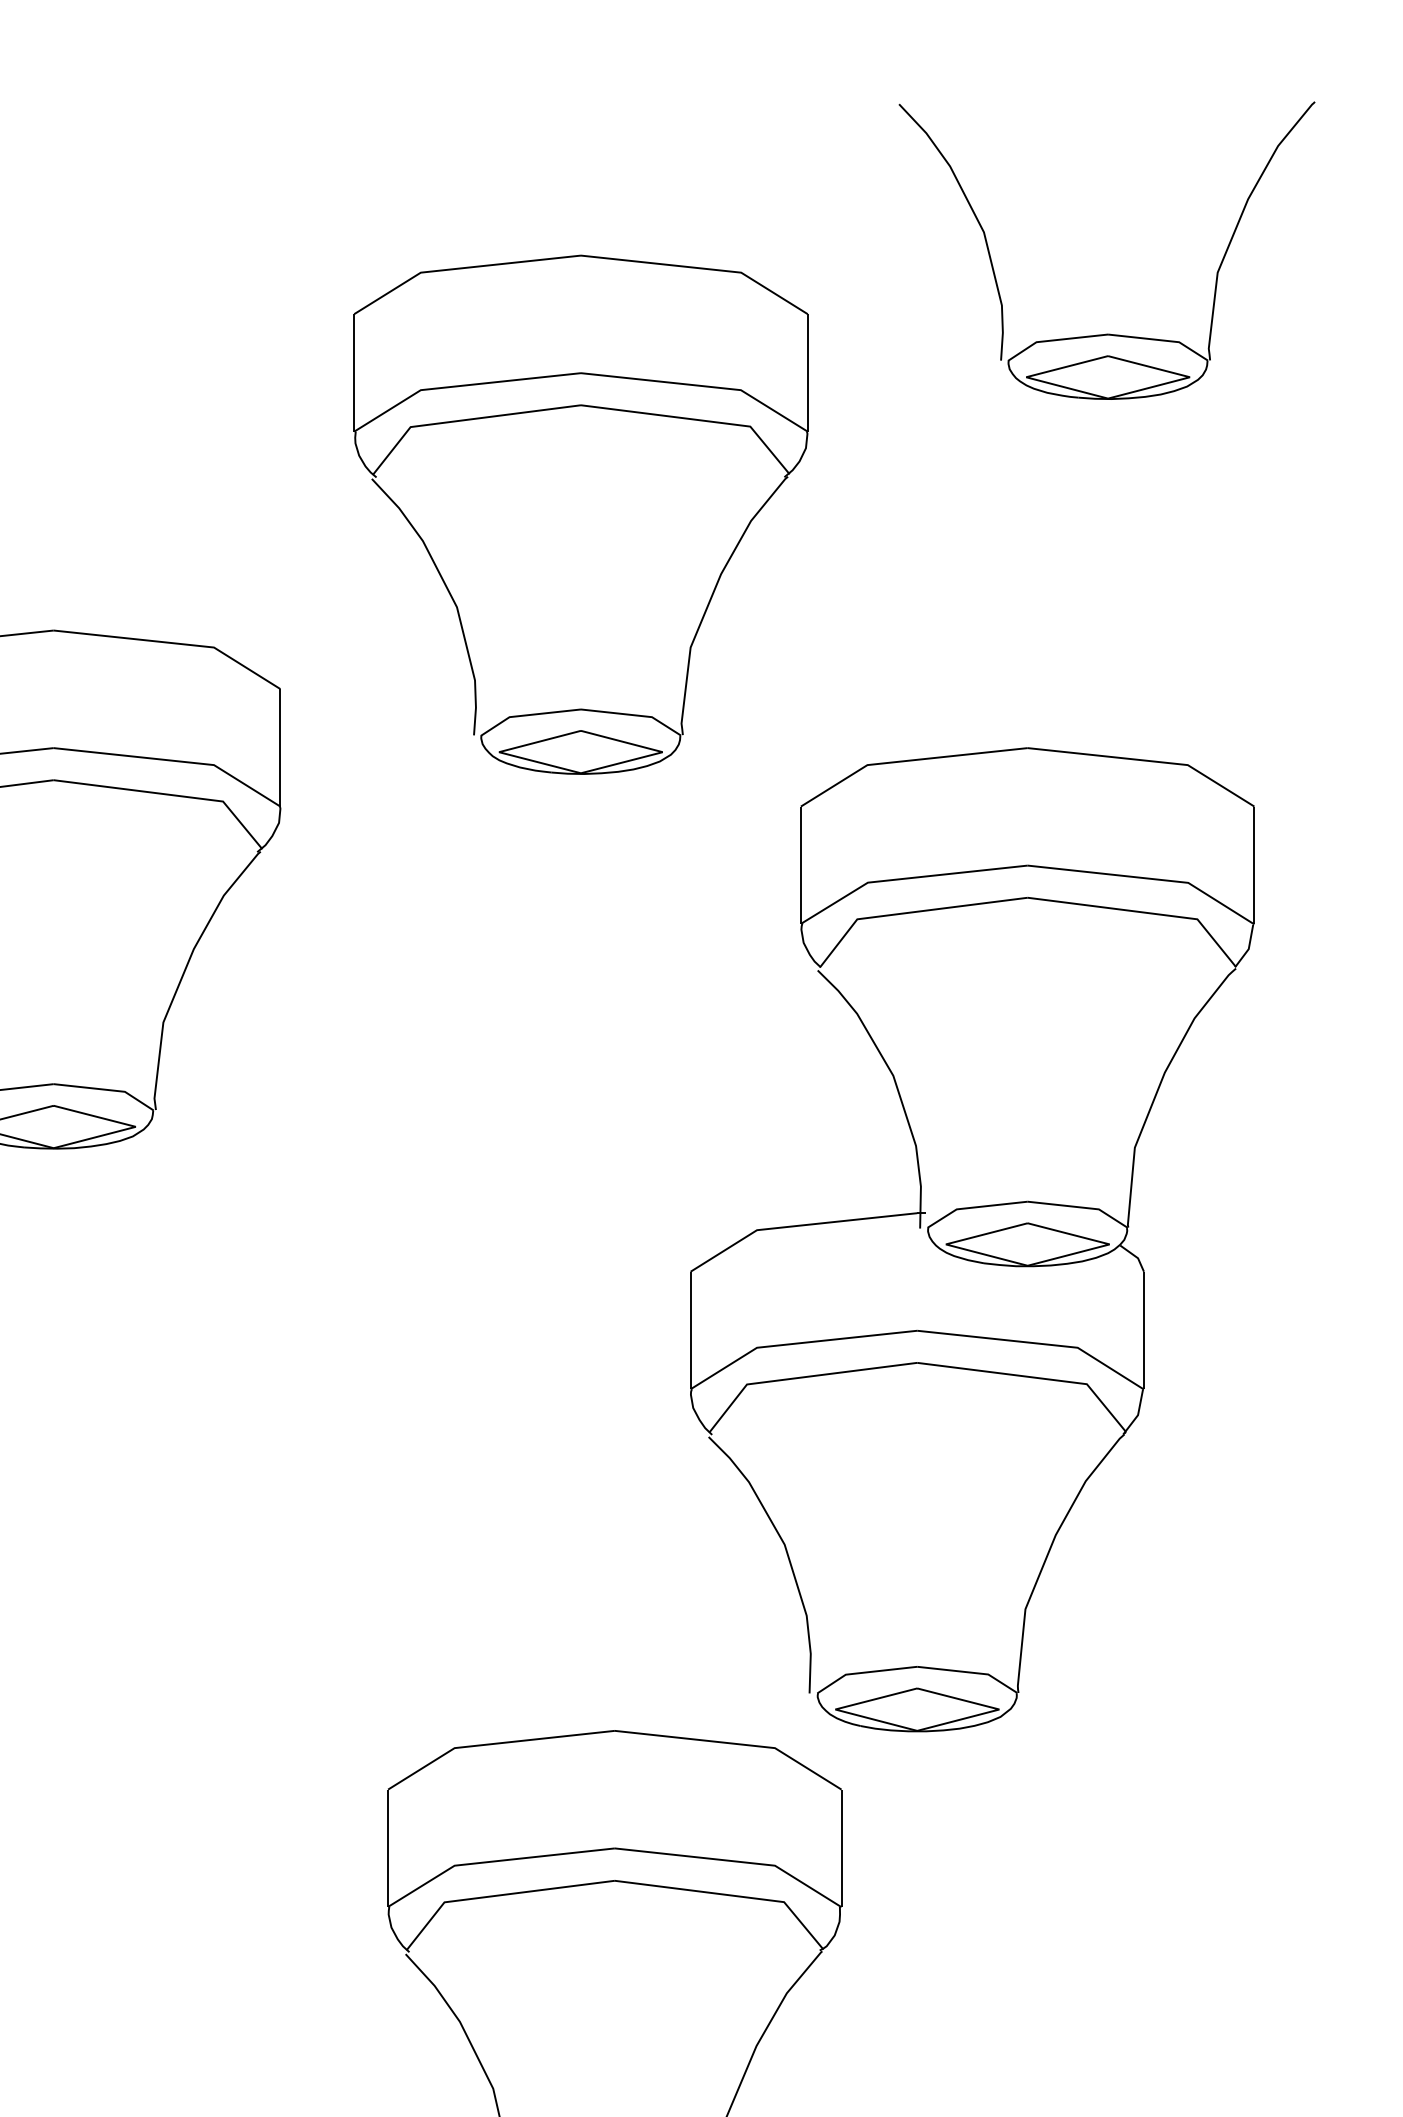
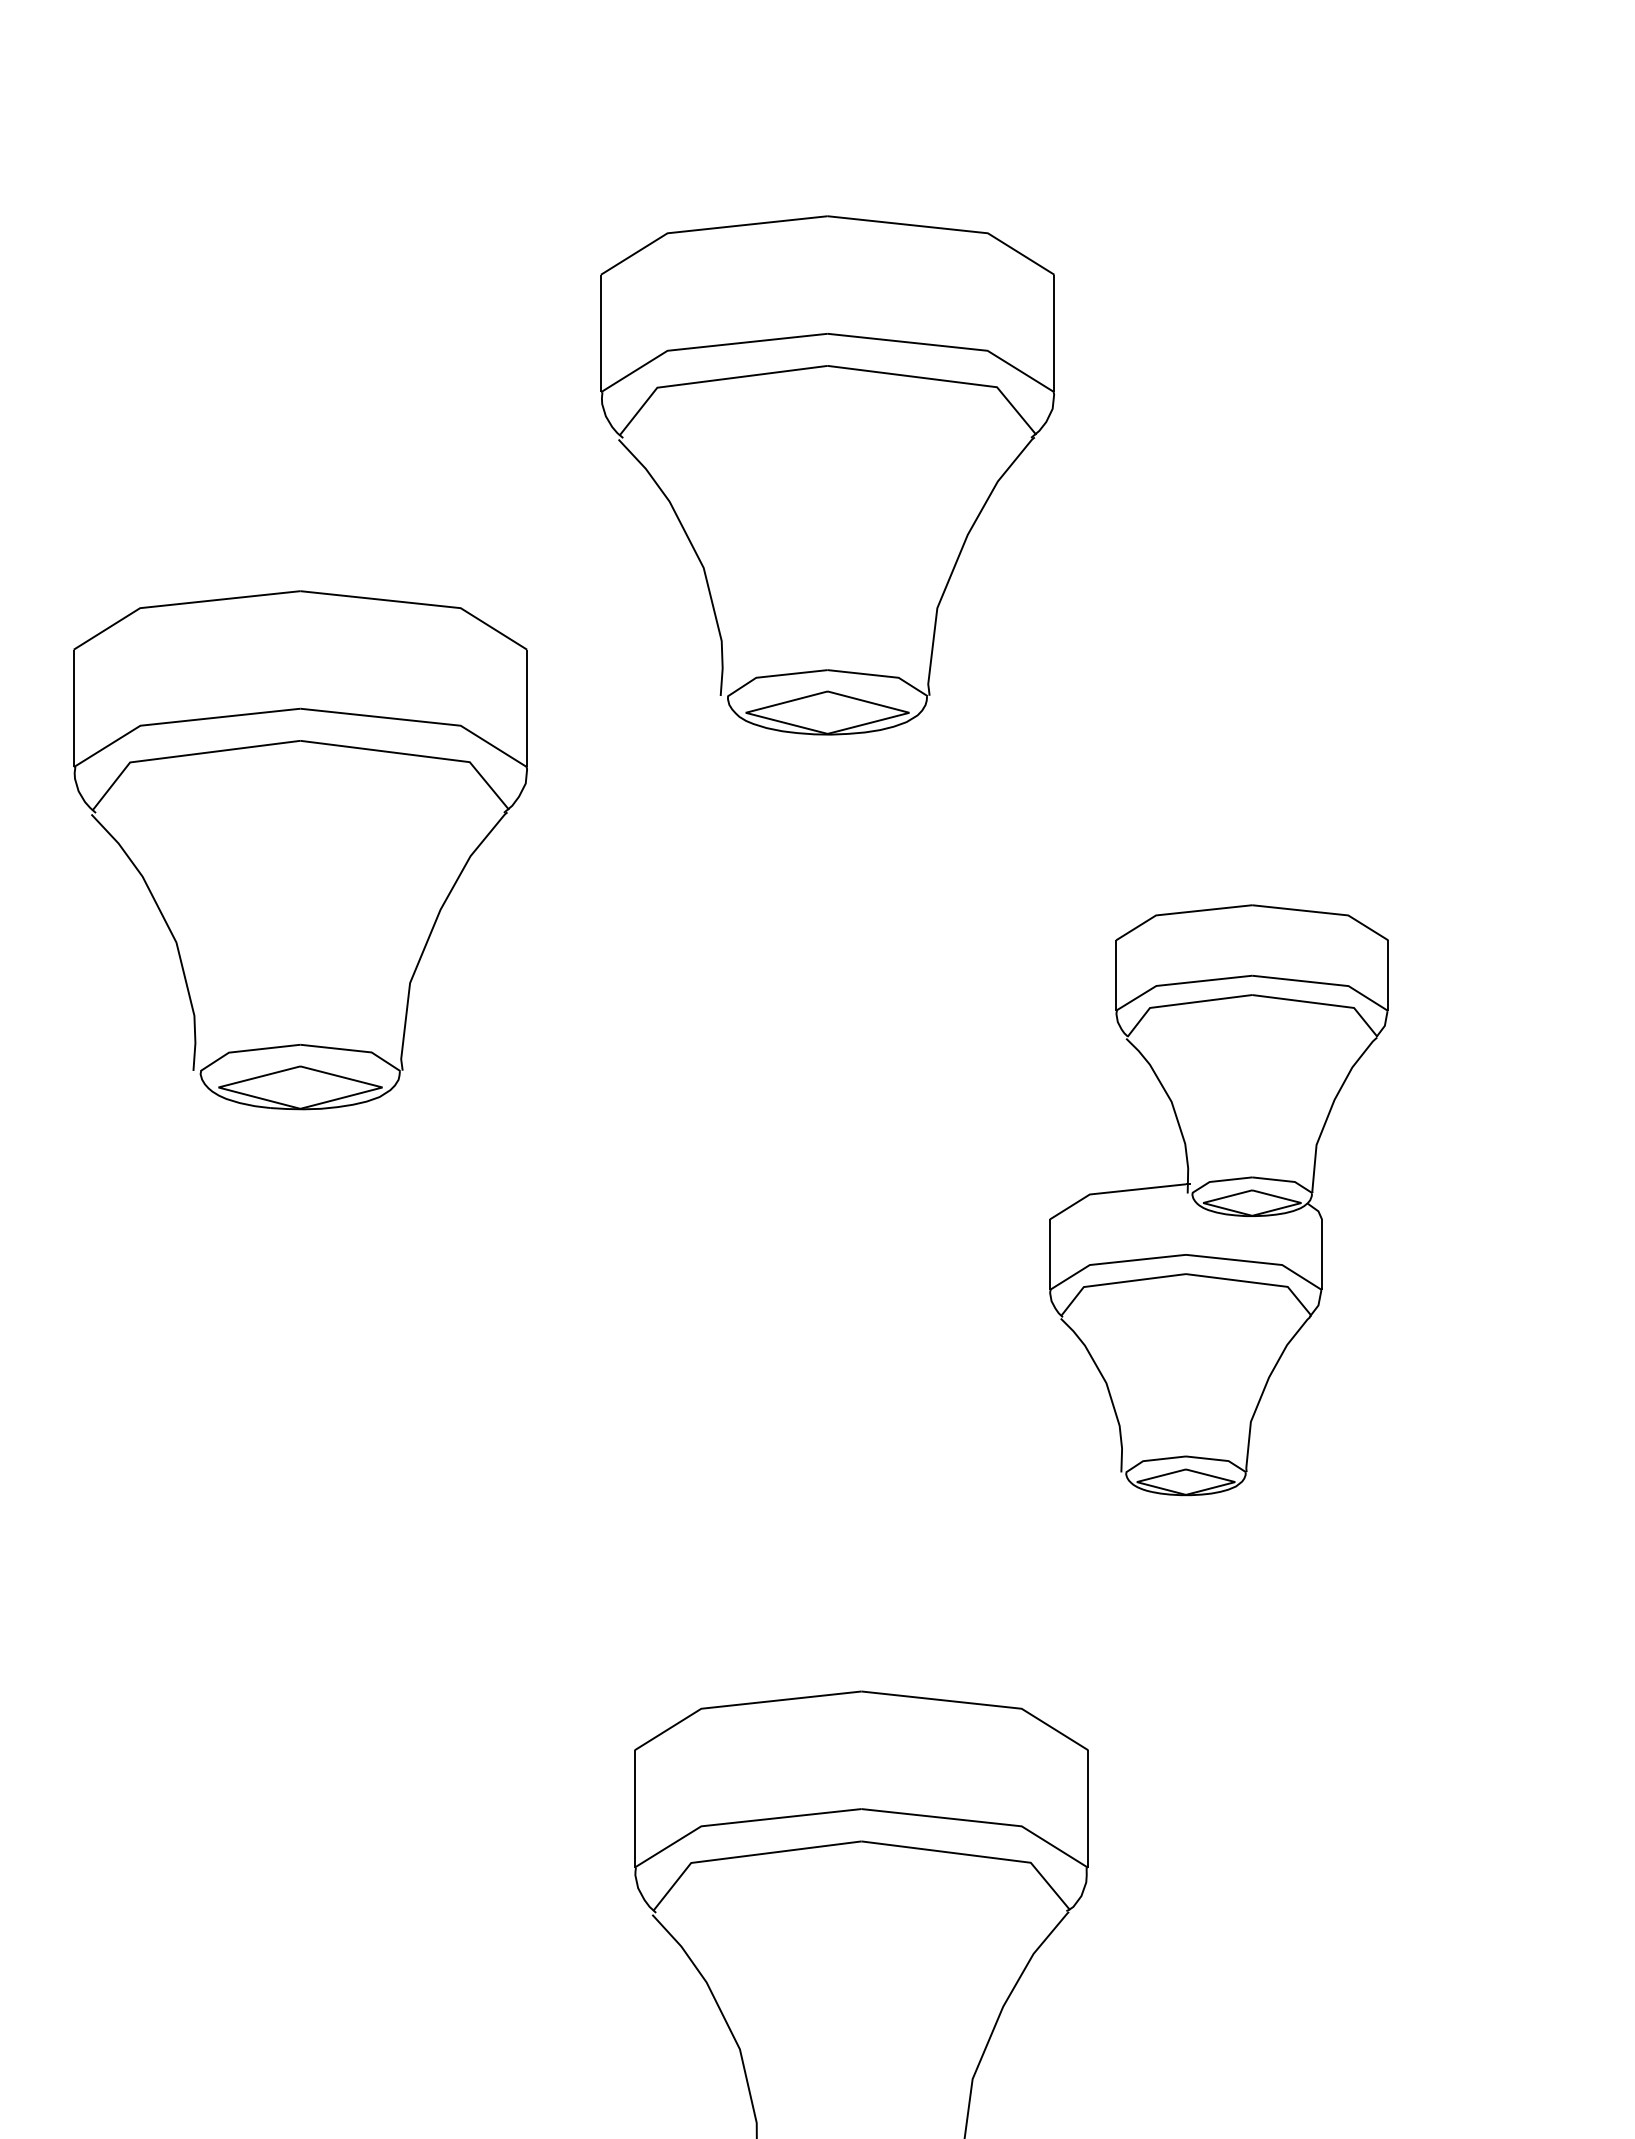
part: (1106, 333) -> (1353, 294), removed
part: (971, 1238) -> (1218, 1199), size x0.6

